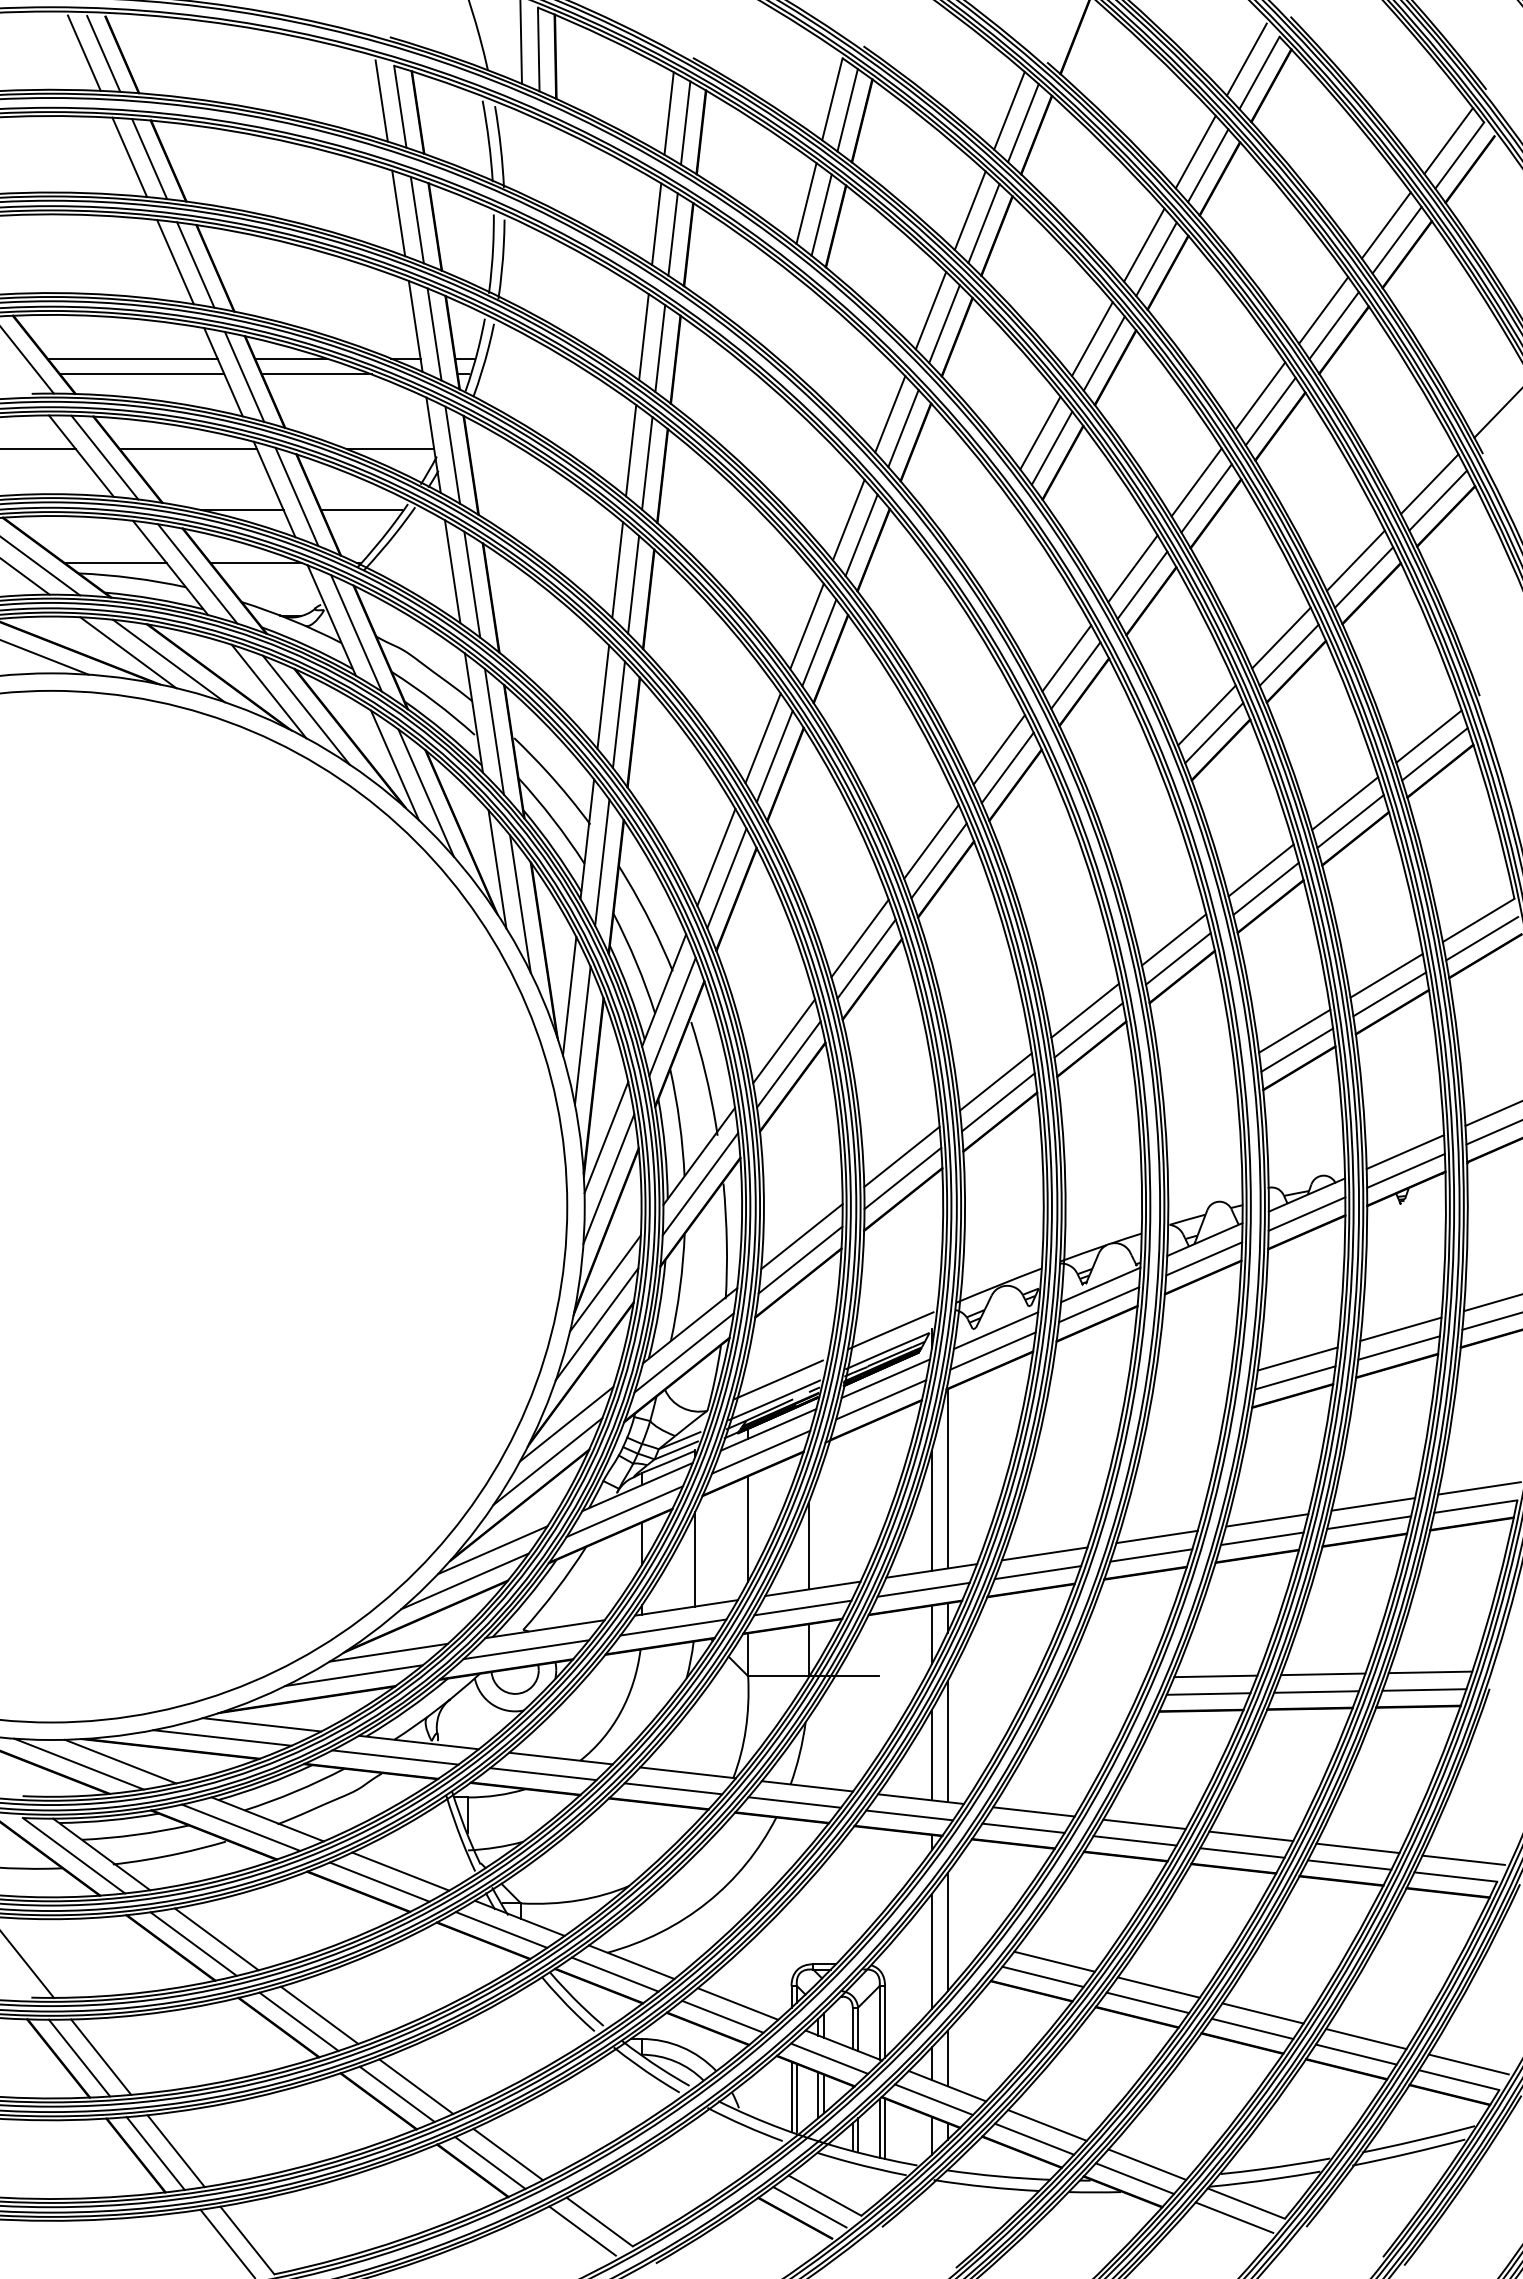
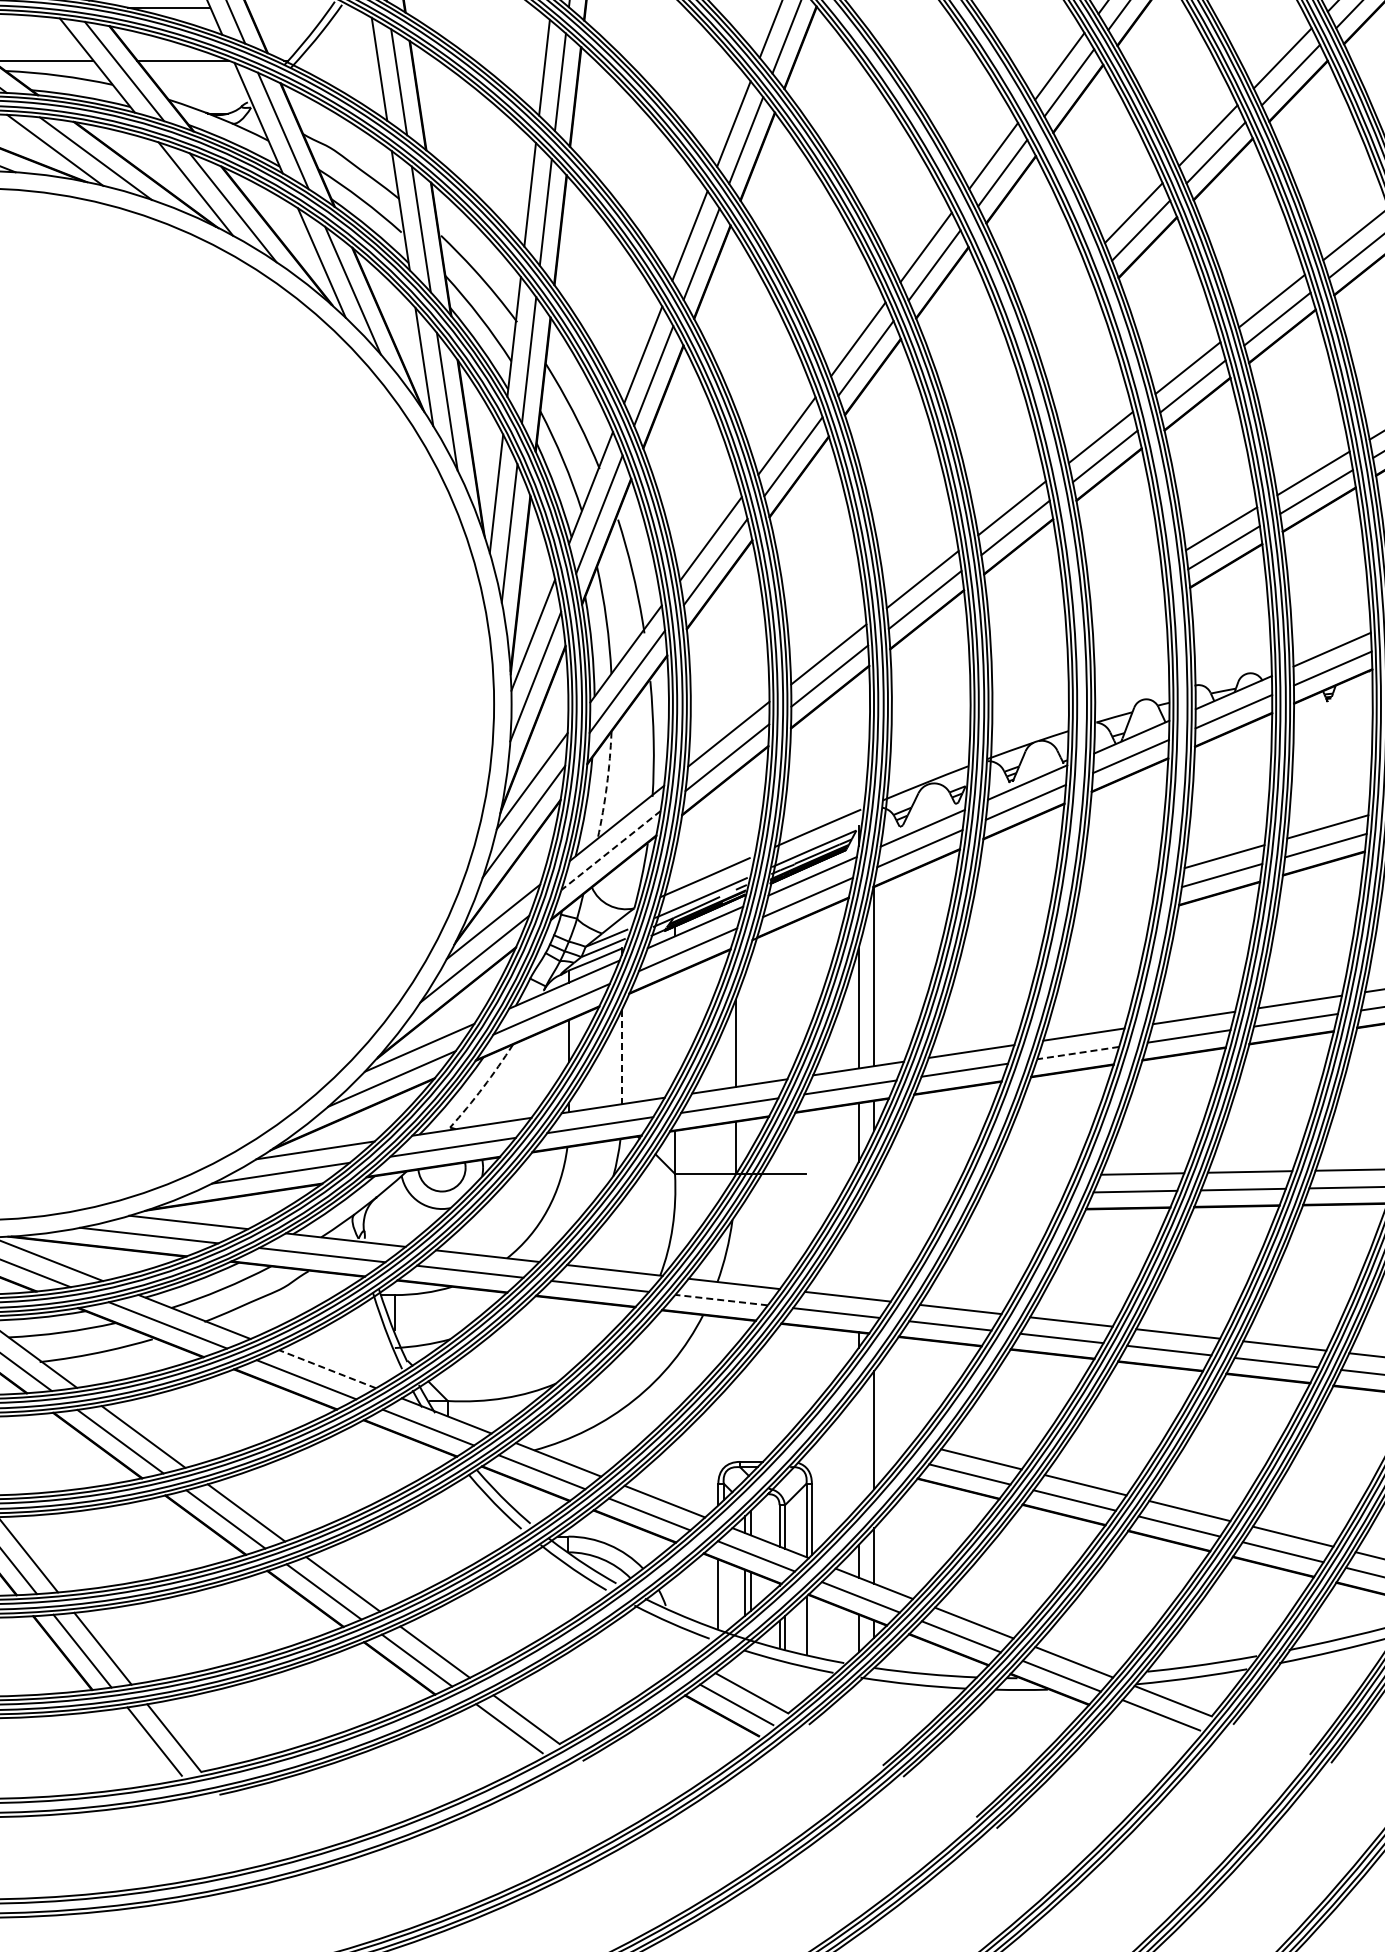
line: (361, 509) -> (288, 7), removed
arc: (680, 1287) -> (607, 785), solid -> dashed
line: (683, 1353) -> (610, 851), solid -> dashed
line: (748, 1528) -> (675, 1026), removed
line: (1150, 1555) -> (1077, 1053), solid -> dashed
line: (695, 1559) -> (622, 1057), solid -> dashed
arc: (556, 1589) -> (483, 1087), solid -> dashed
line: (947, 1741) -> (874, 1239), removed
line: (931, 1755) -> (858, 1253), removed
line: (794, 1802) -> (721, 1300), solid -> dashed
line: (400, 1871) -> (327, 1369), solid -> dashed
line: (931, 1951) -> (858, 1449), removed
line: (797, 2098) -> (724, 1596), removed
line: (885, 2128) -> (812, 1626), removed

